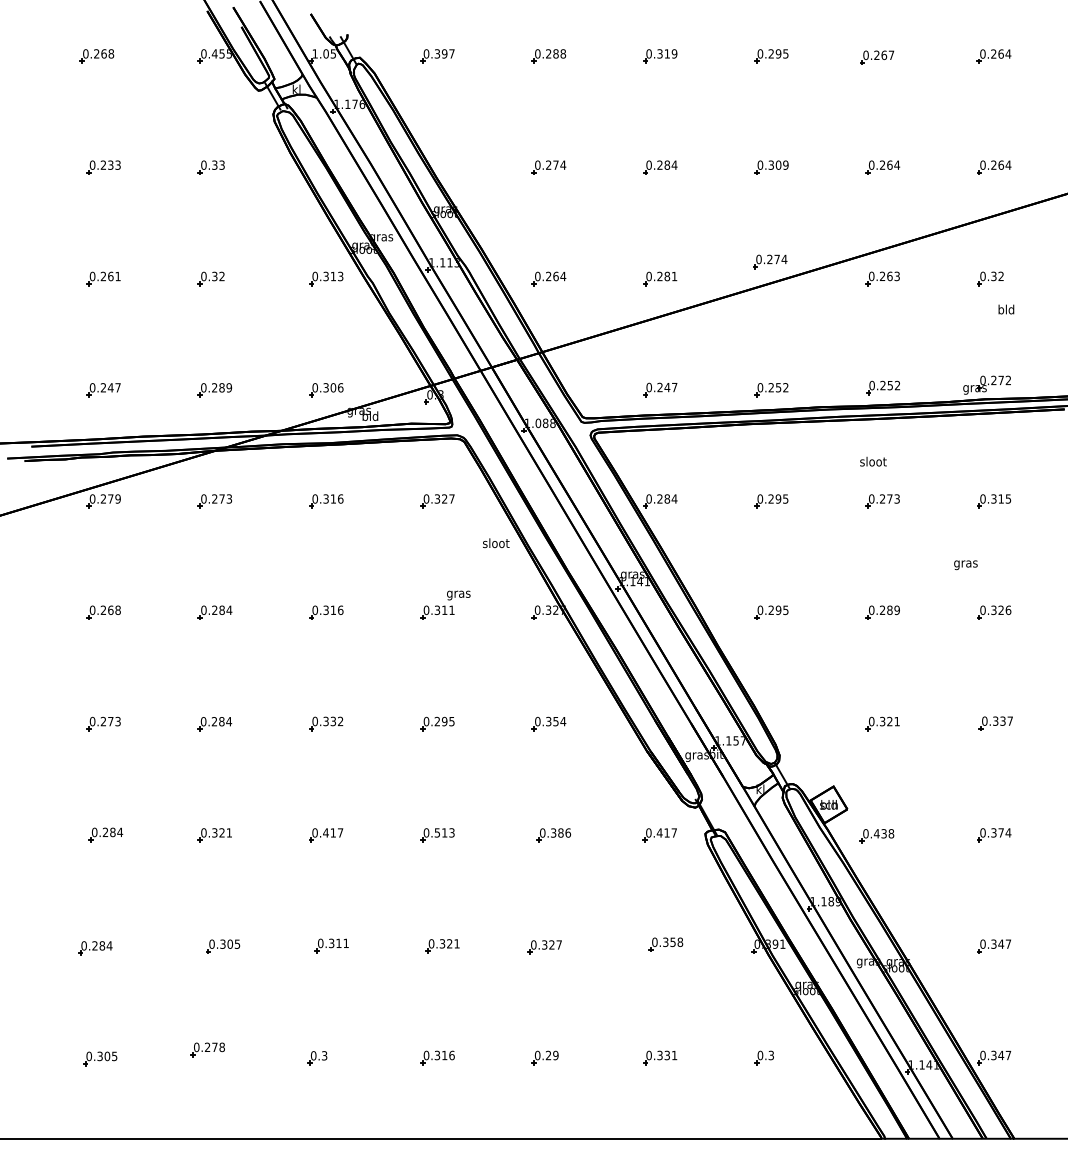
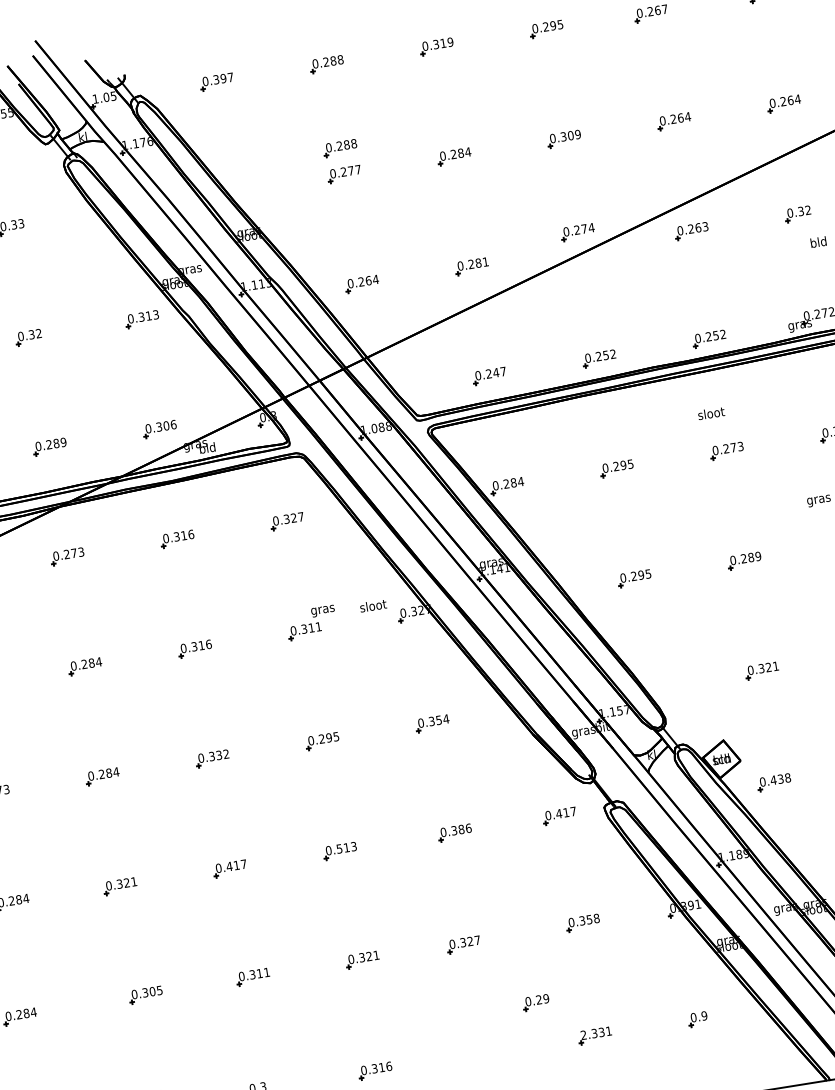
part: (548, 141) -> (339, 148), added
text: (563, 164) -> (358, 168), 0.274 -> 0.277
text: (496, 542) -> (373, 605), moved
text: (771, 1054) -> (704, 1014), 0.3 -> 0.9
text: (648, 1055) -> (583, 1035), 0.331 -> 2.331
part: (544, 1057) -> (535, 1002), moved

